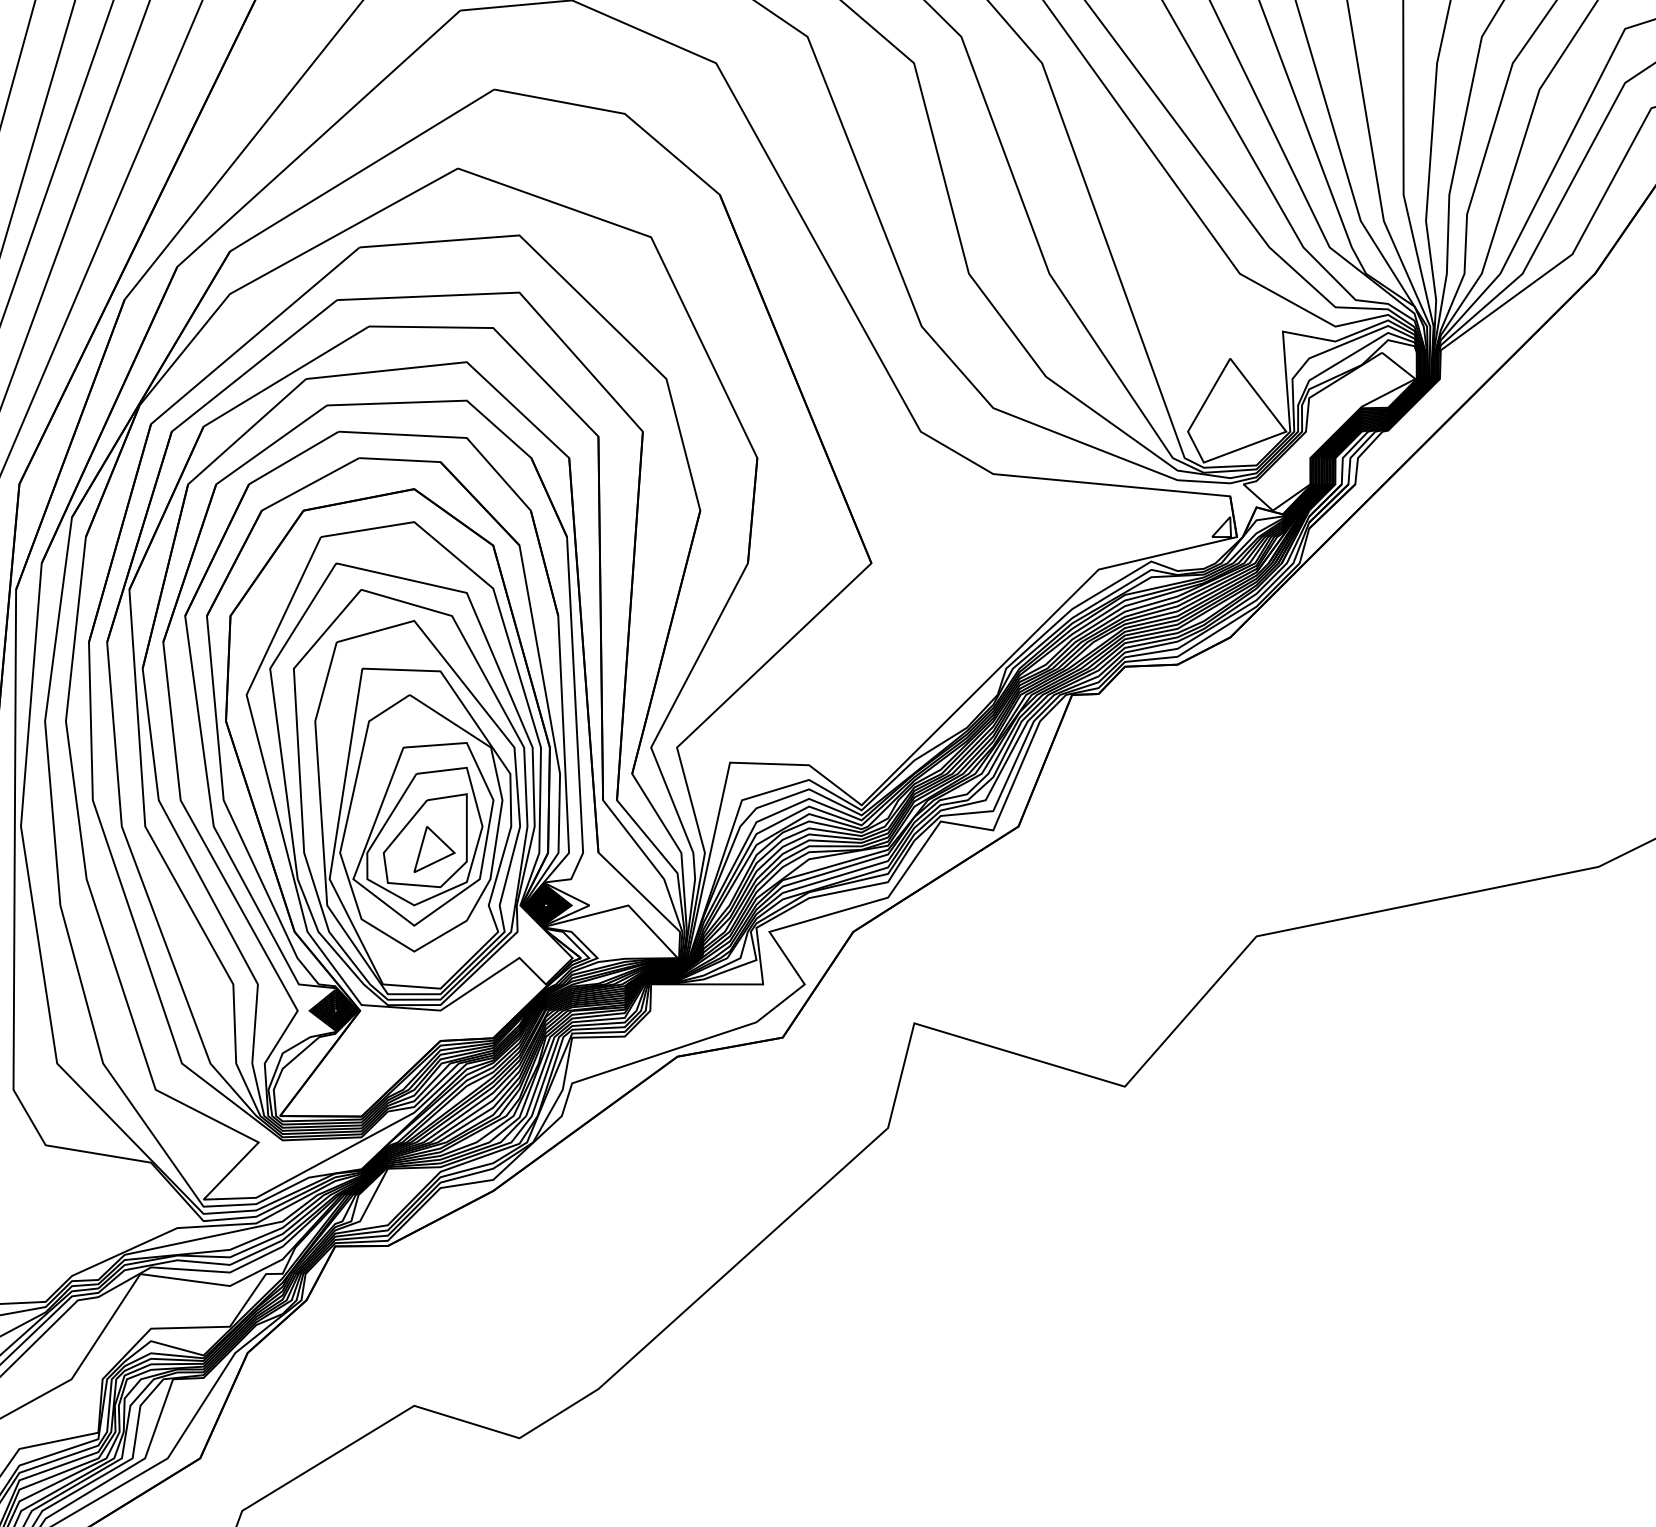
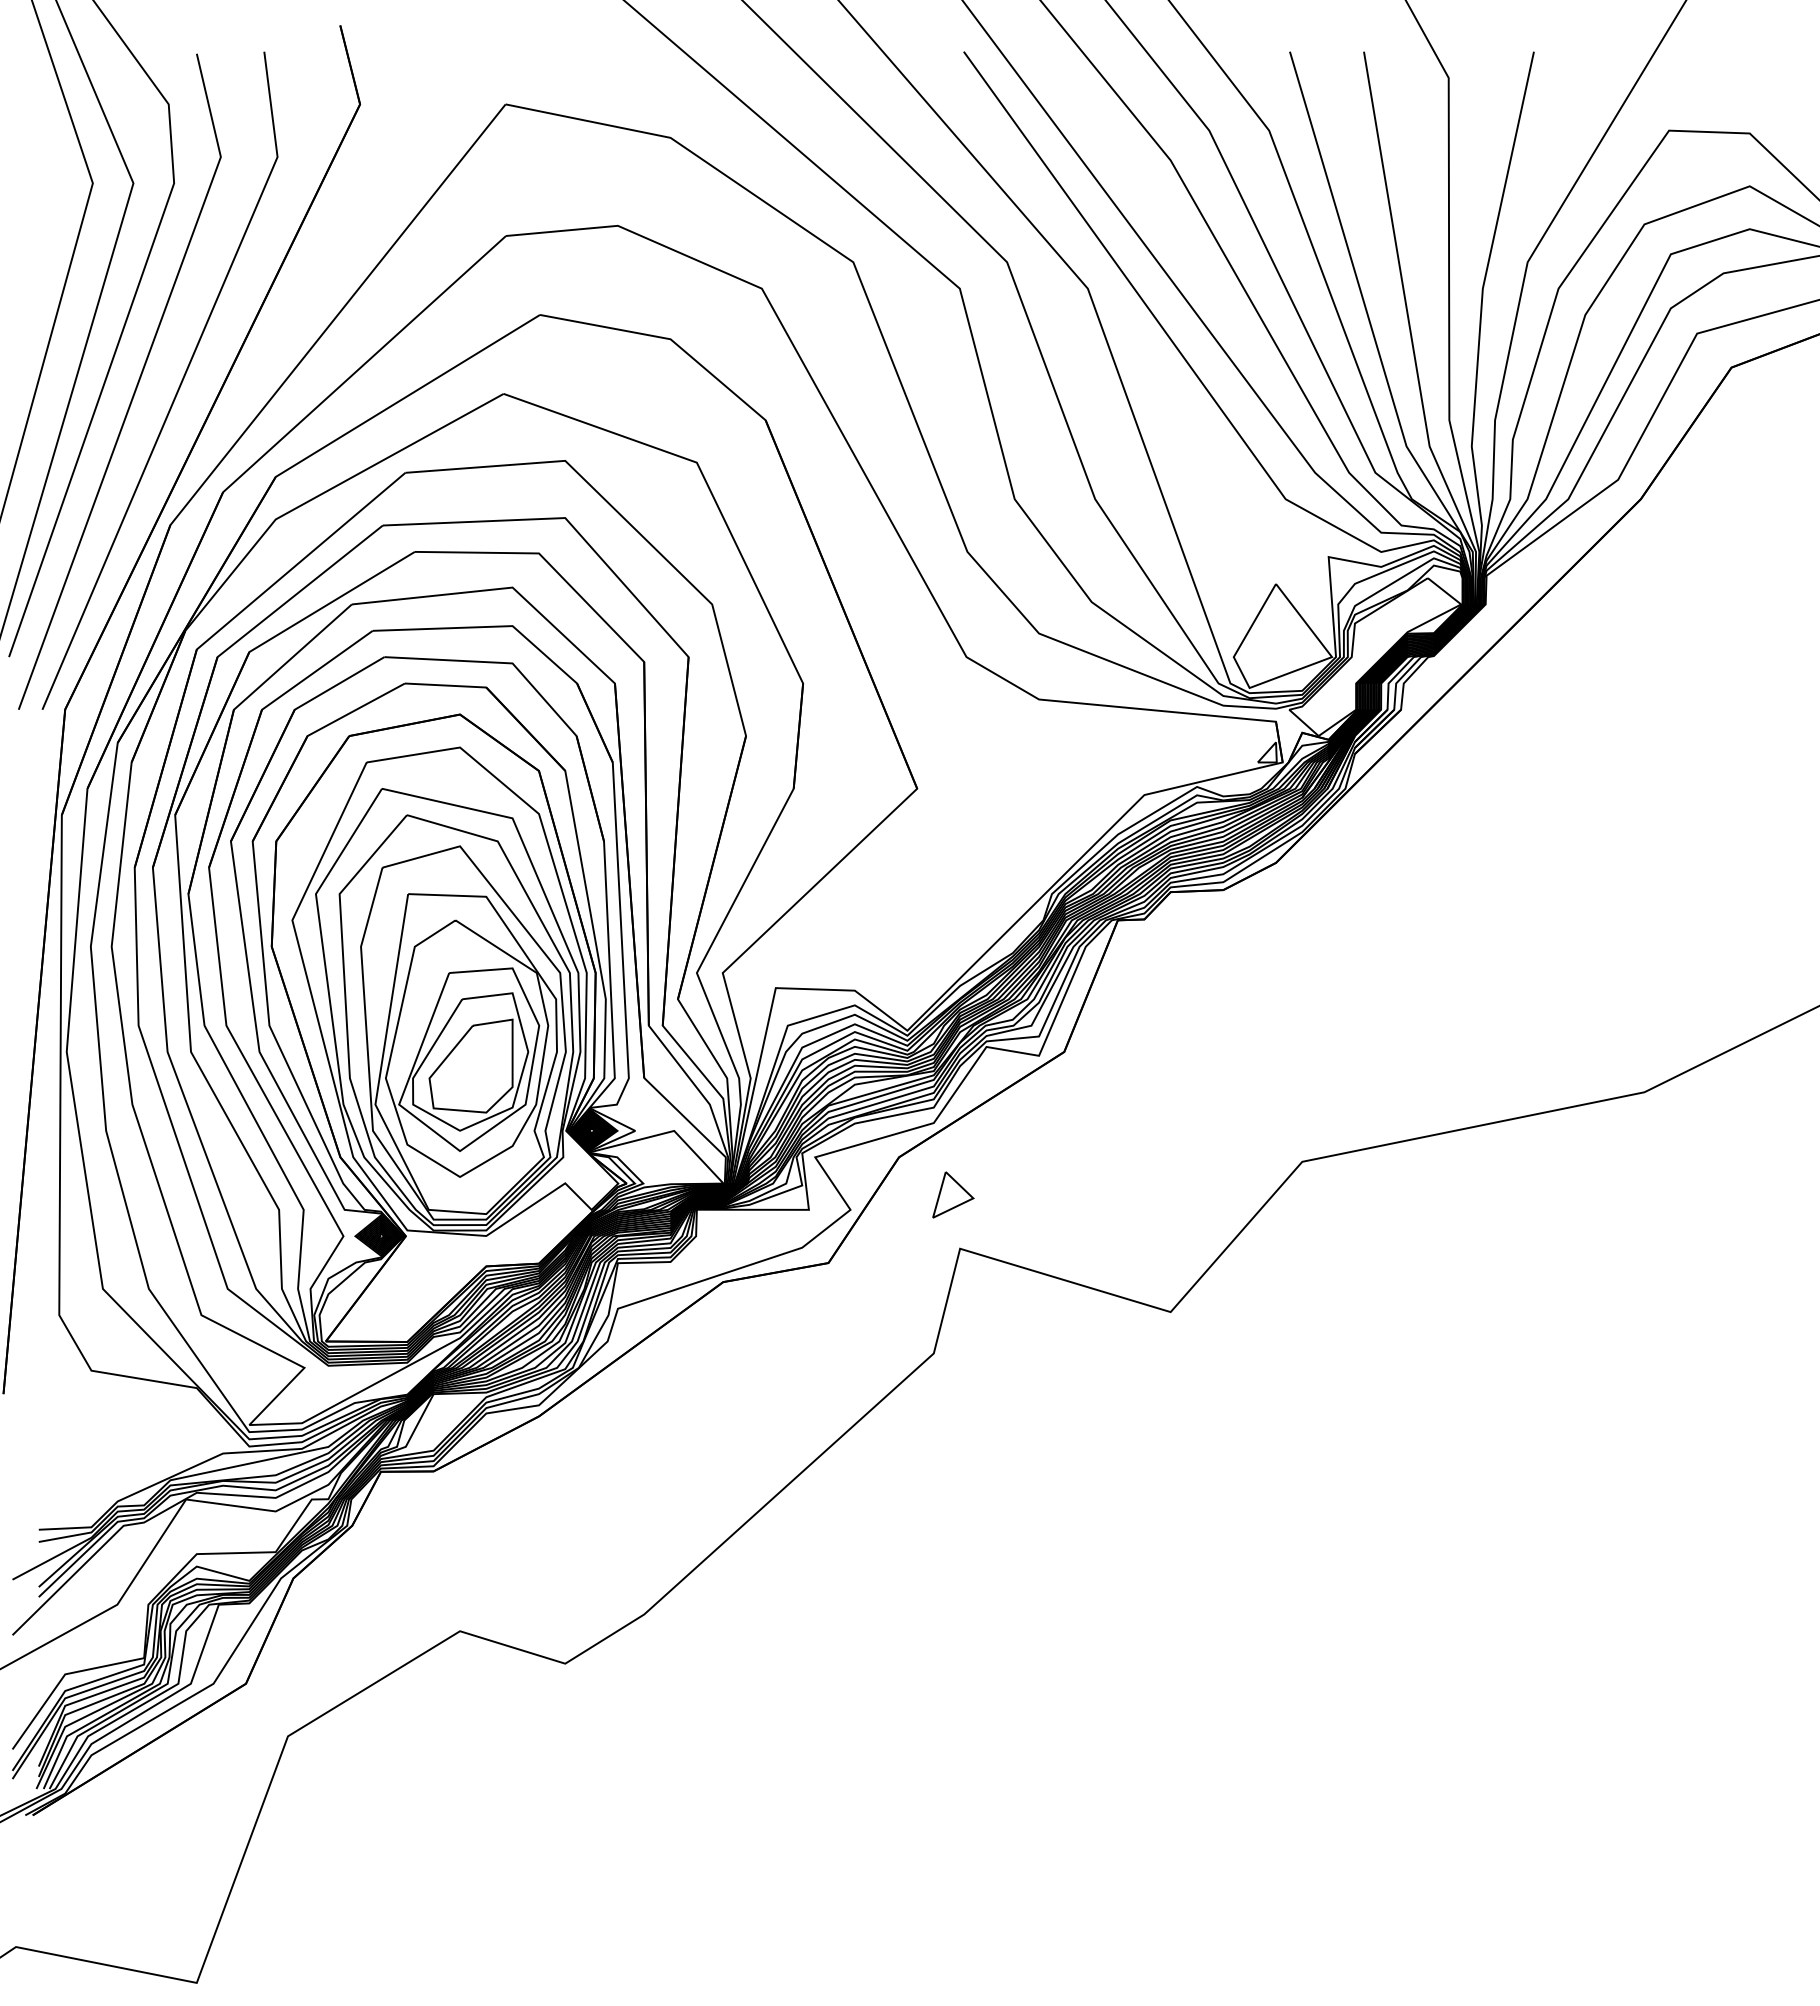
part: (434, 849) -> (953, 1194), moved

